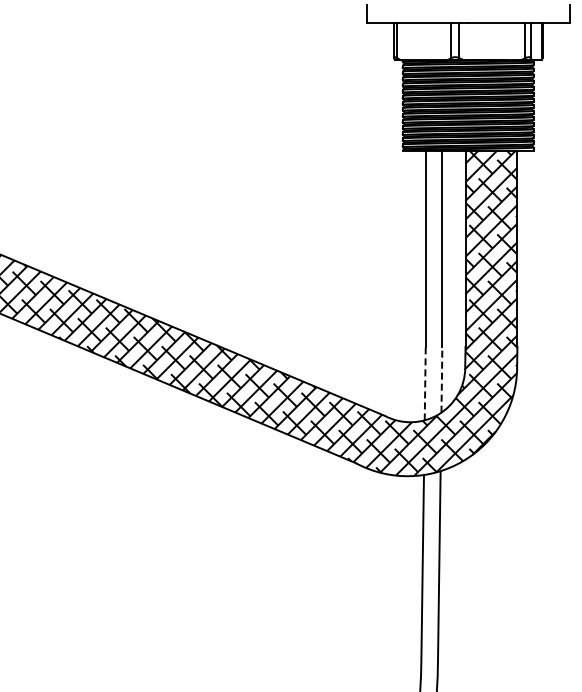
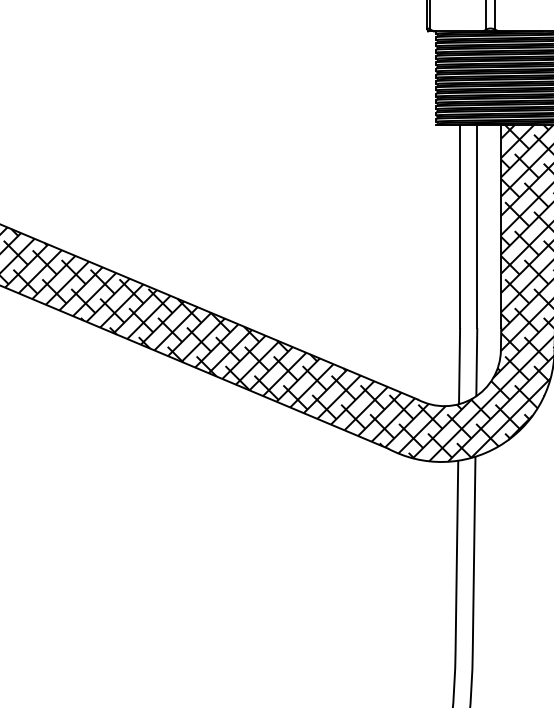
line: (441, 379) -> (476, 361), dashed -> solid
line: (425, 383) -> (459, 366), dashed -> solid

